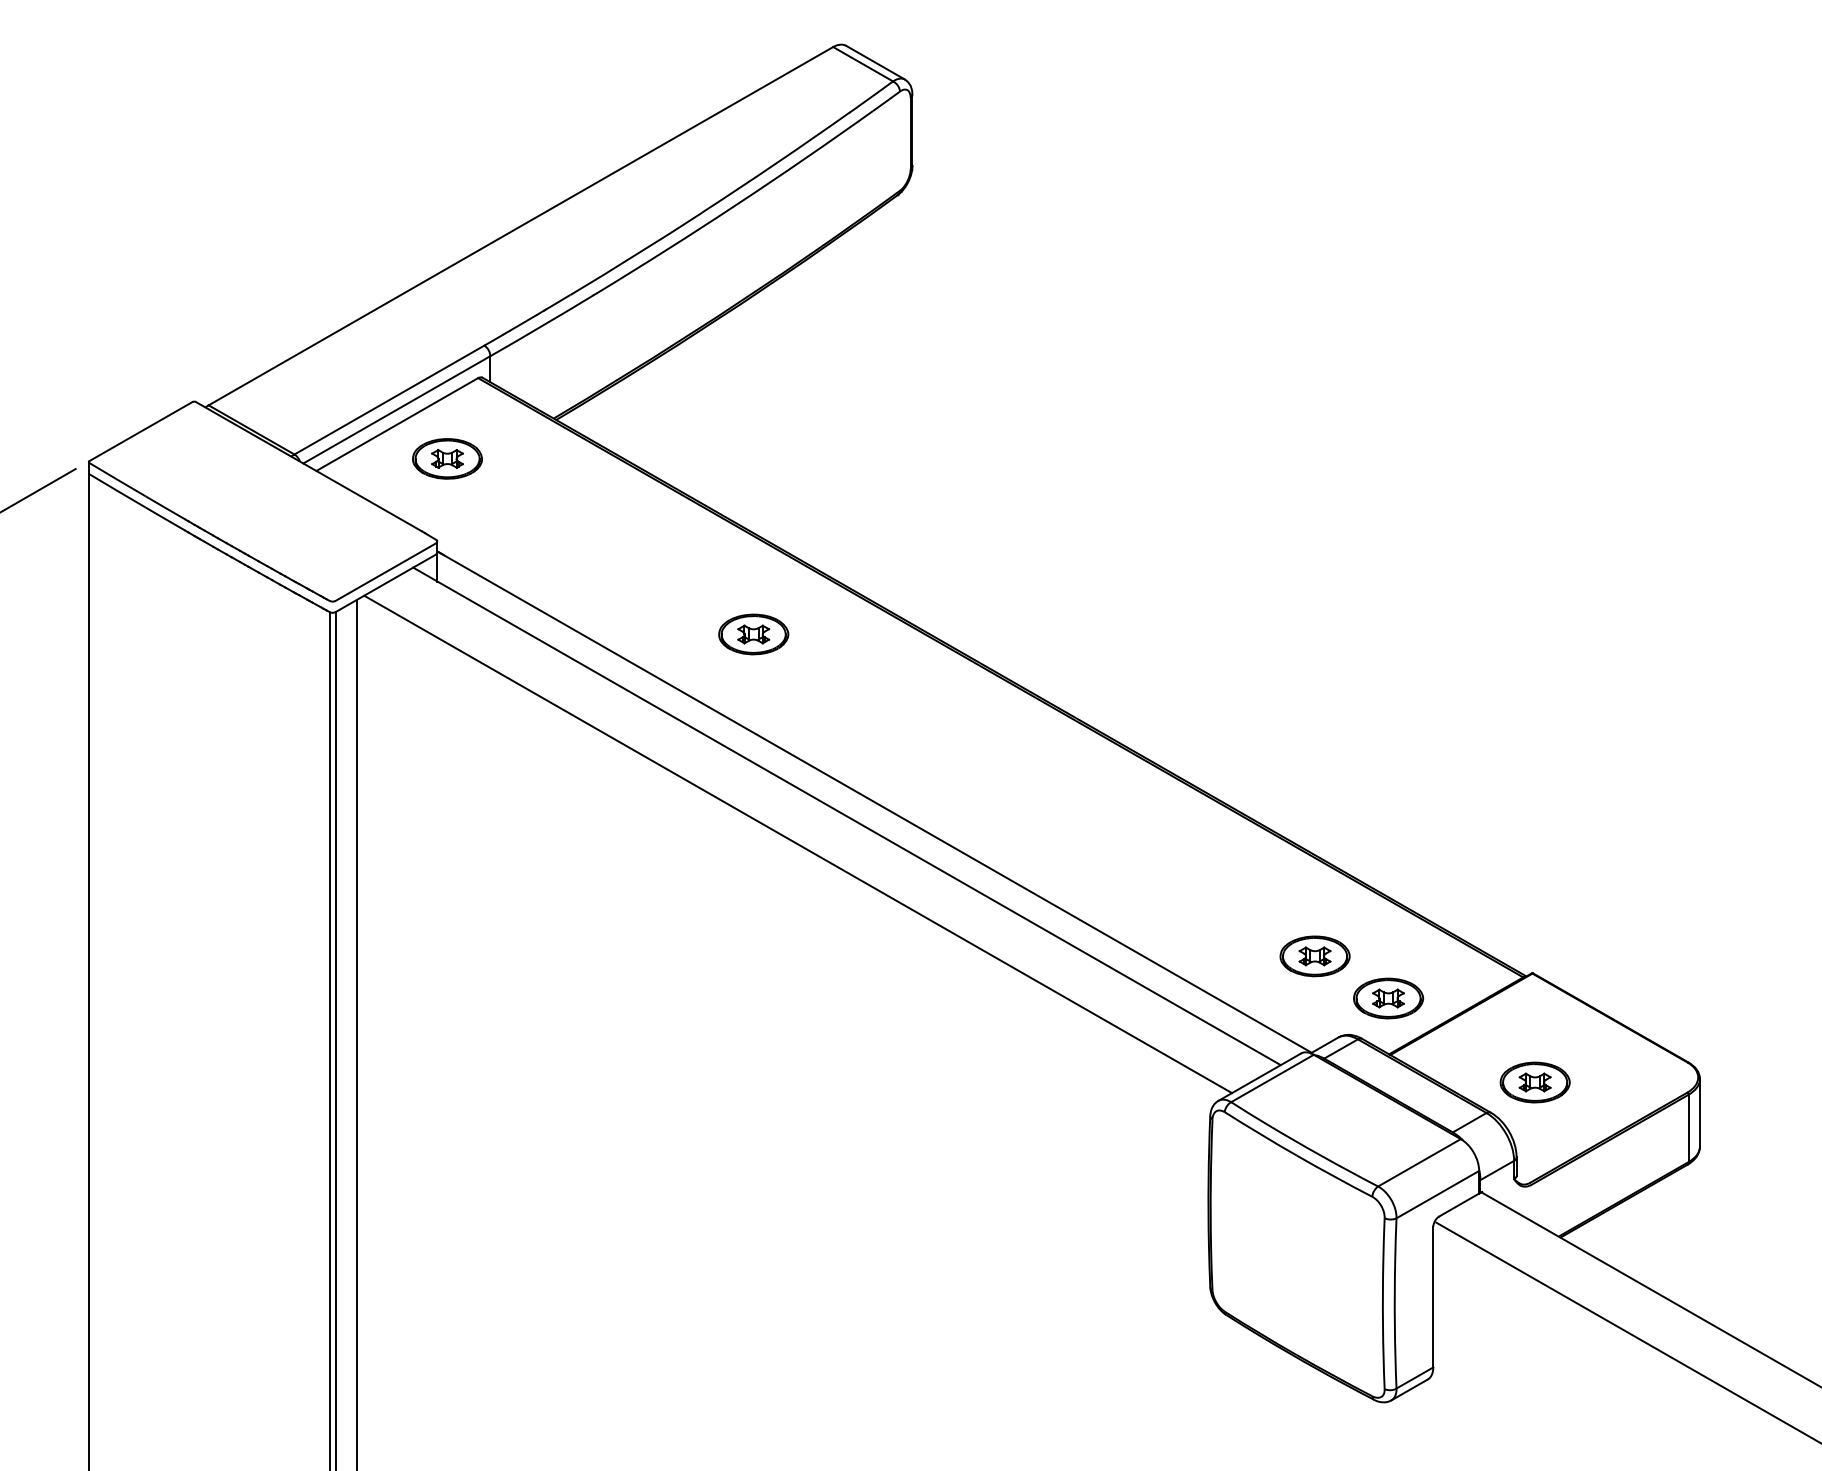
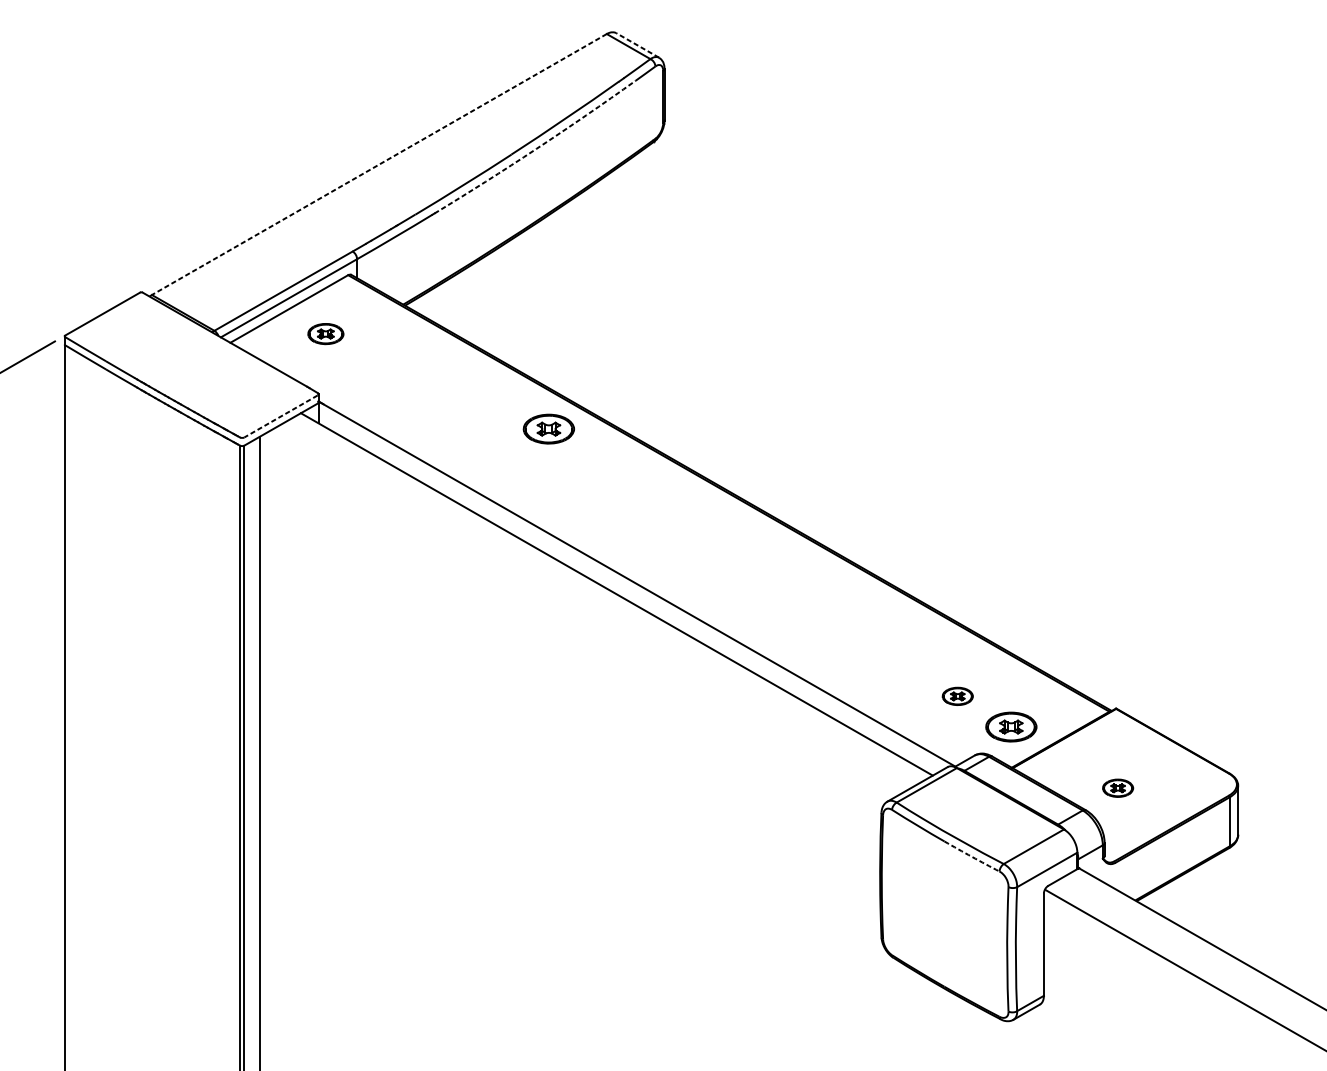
line: (875, 62) -> (637, 45), solid -> dashed
arc: (736, 204) -> (536, 148), solid -> dashed
line: (520, 226) -> (379, 164), solid -> dashed
part: (447, 458) -> (325, 333), size x0.7
line: (385, 572) -> (280, 416), solid -> dashed
part: (753, 634) -> (548, 429), moved
line: (797, 844) -> (580, 614), removed
part: (1314, 956) -> (957, 696), size x0.6
part: (1534, 1082) -> (1117, 788), size x0.6
arc: (1334, 1176) -> (971, 856), solid -> dashed

